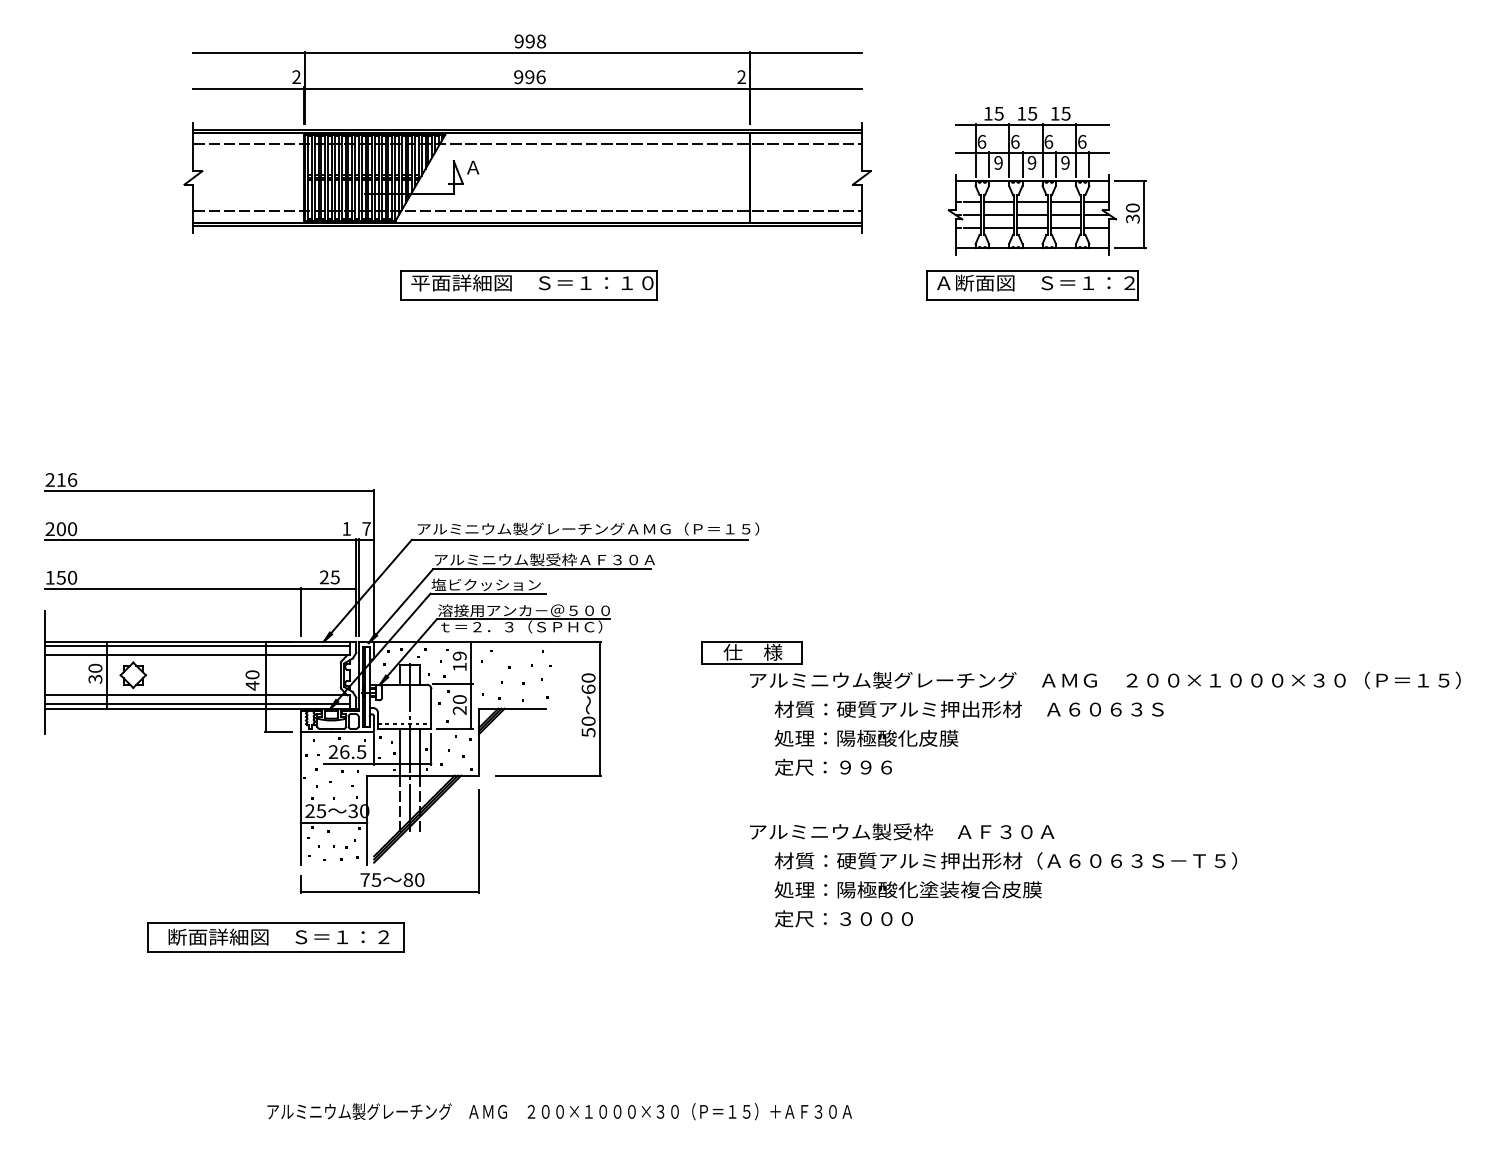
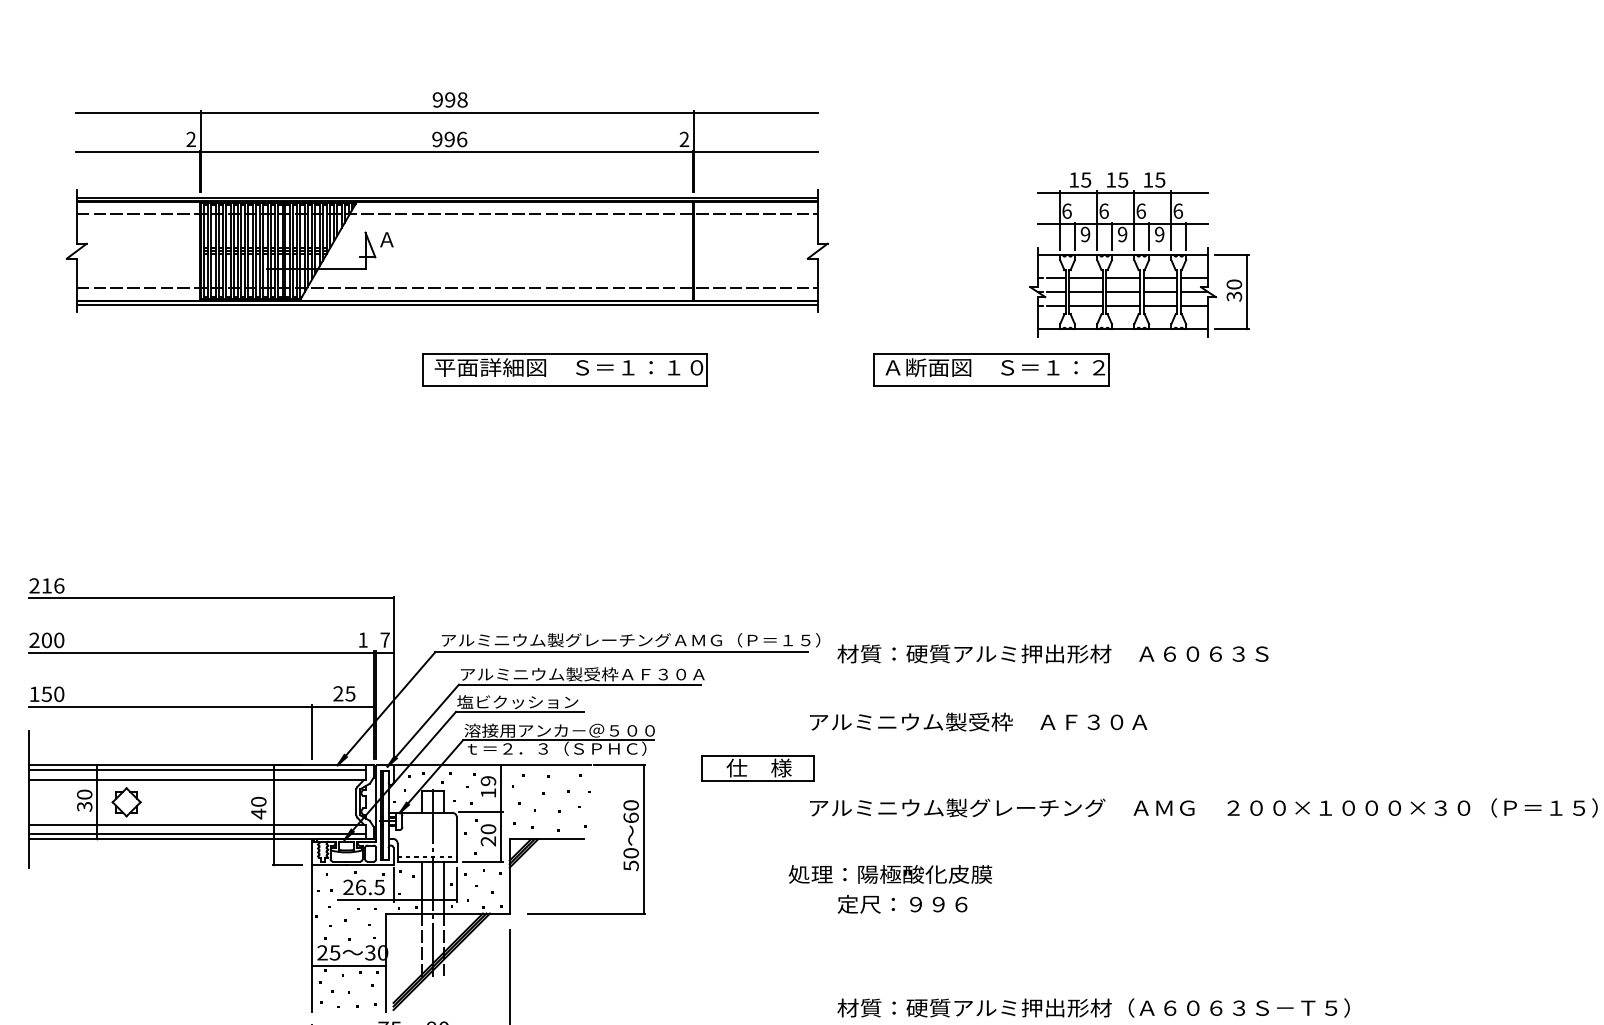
part: (527, 133) -> (447, 201), moved
part: (1032, 285) -> (991, 370), moved
part: (751, 652) -> (757, 768), moved
text: (968, 708) -> (1052, 652), moved
text: (866, 737) -> (890, 873), moved
text: (902, 831) -> (979, 721), moved

